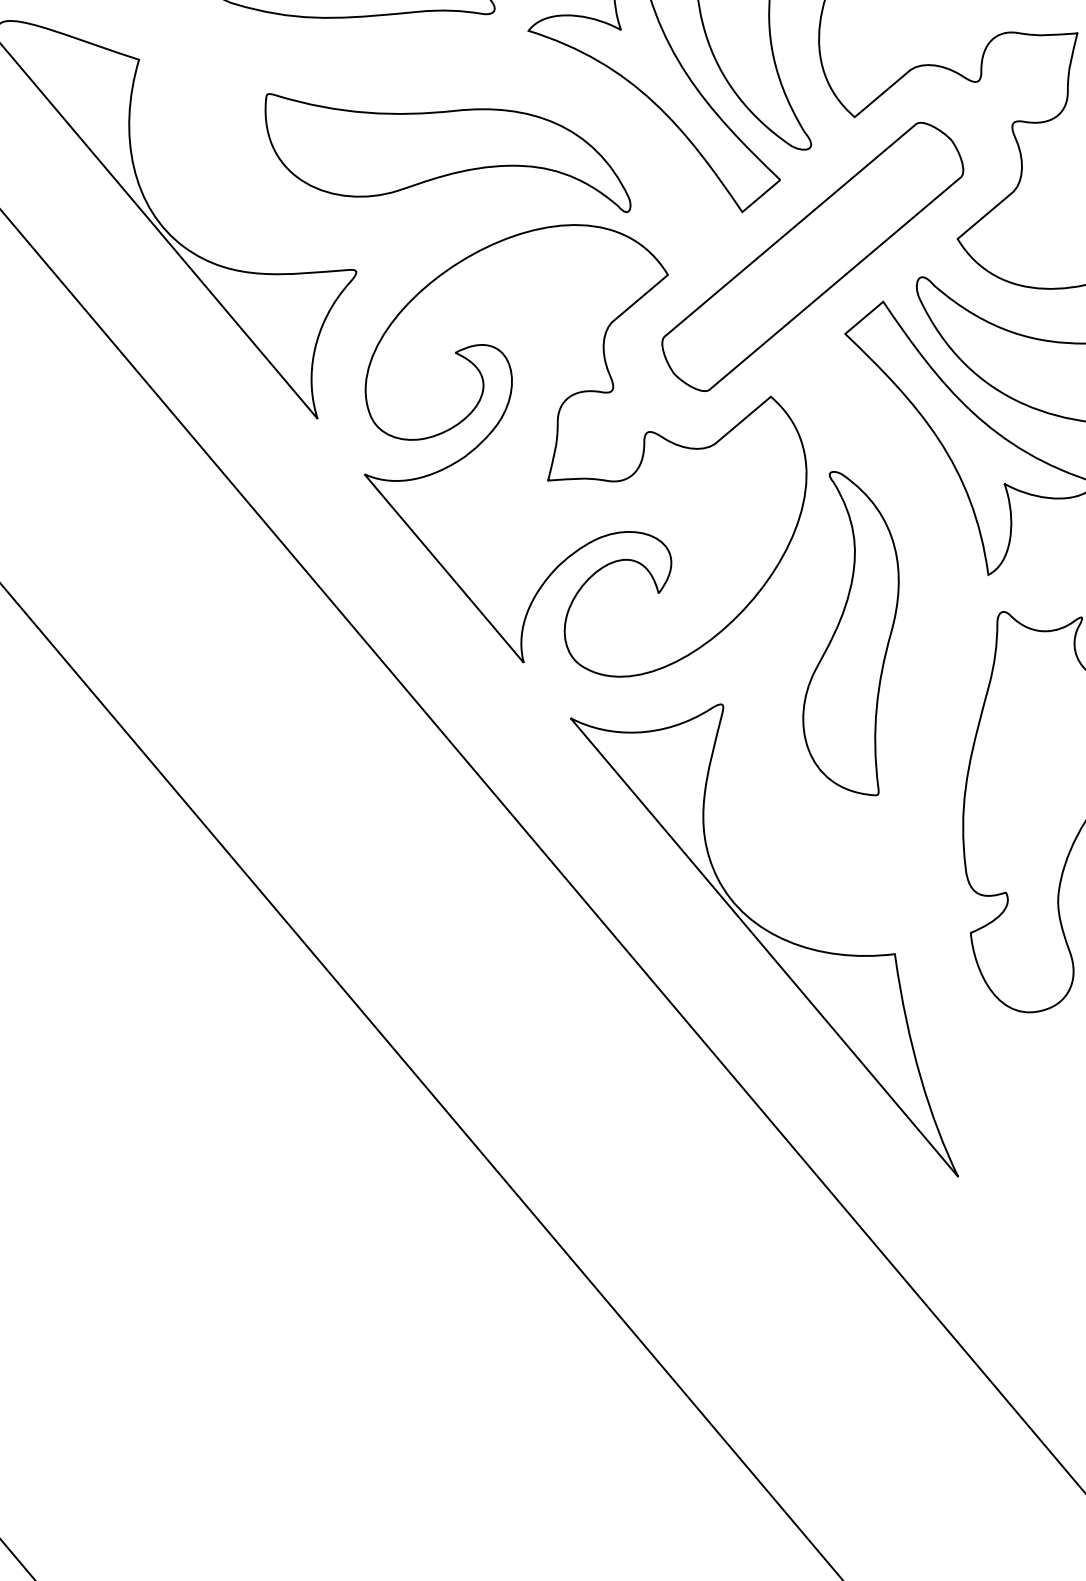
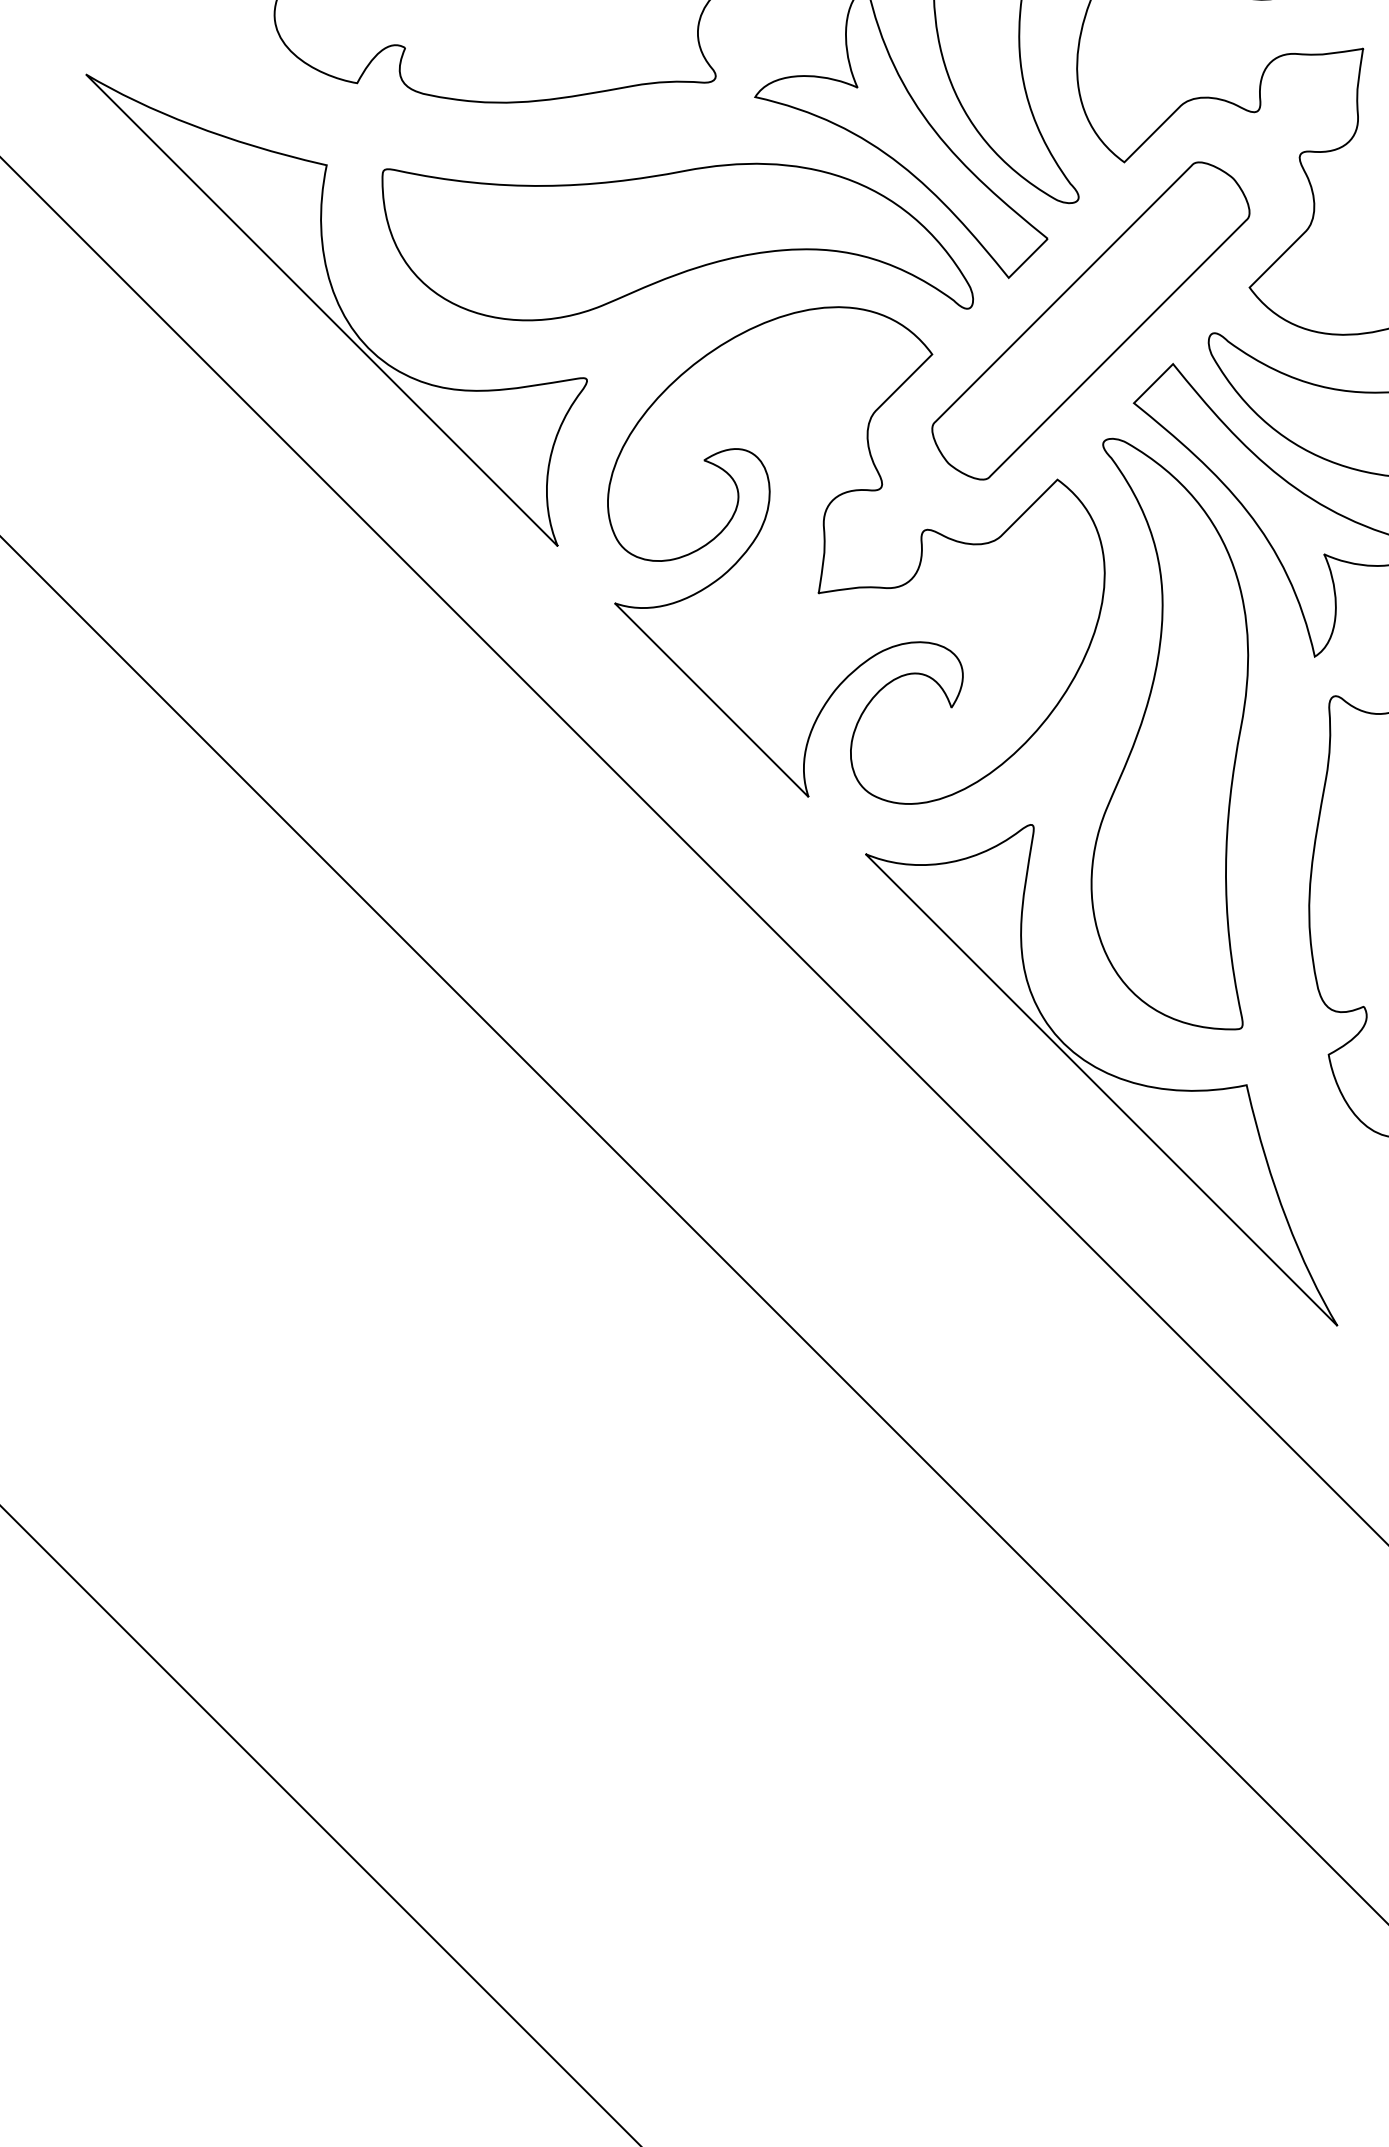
part: (447, 154) -> (677, 241), size x1.43
part: (852, 632) -> (1169, 733), size x1.67

